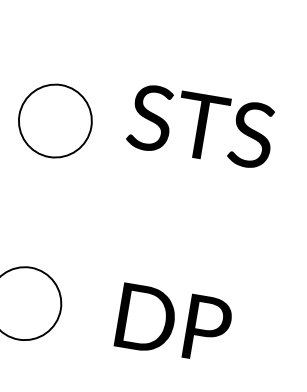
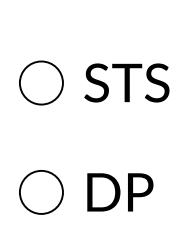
text: (200, 125) -> (126, 82), moved
text: (174, 323) -> (120, 192), moved

